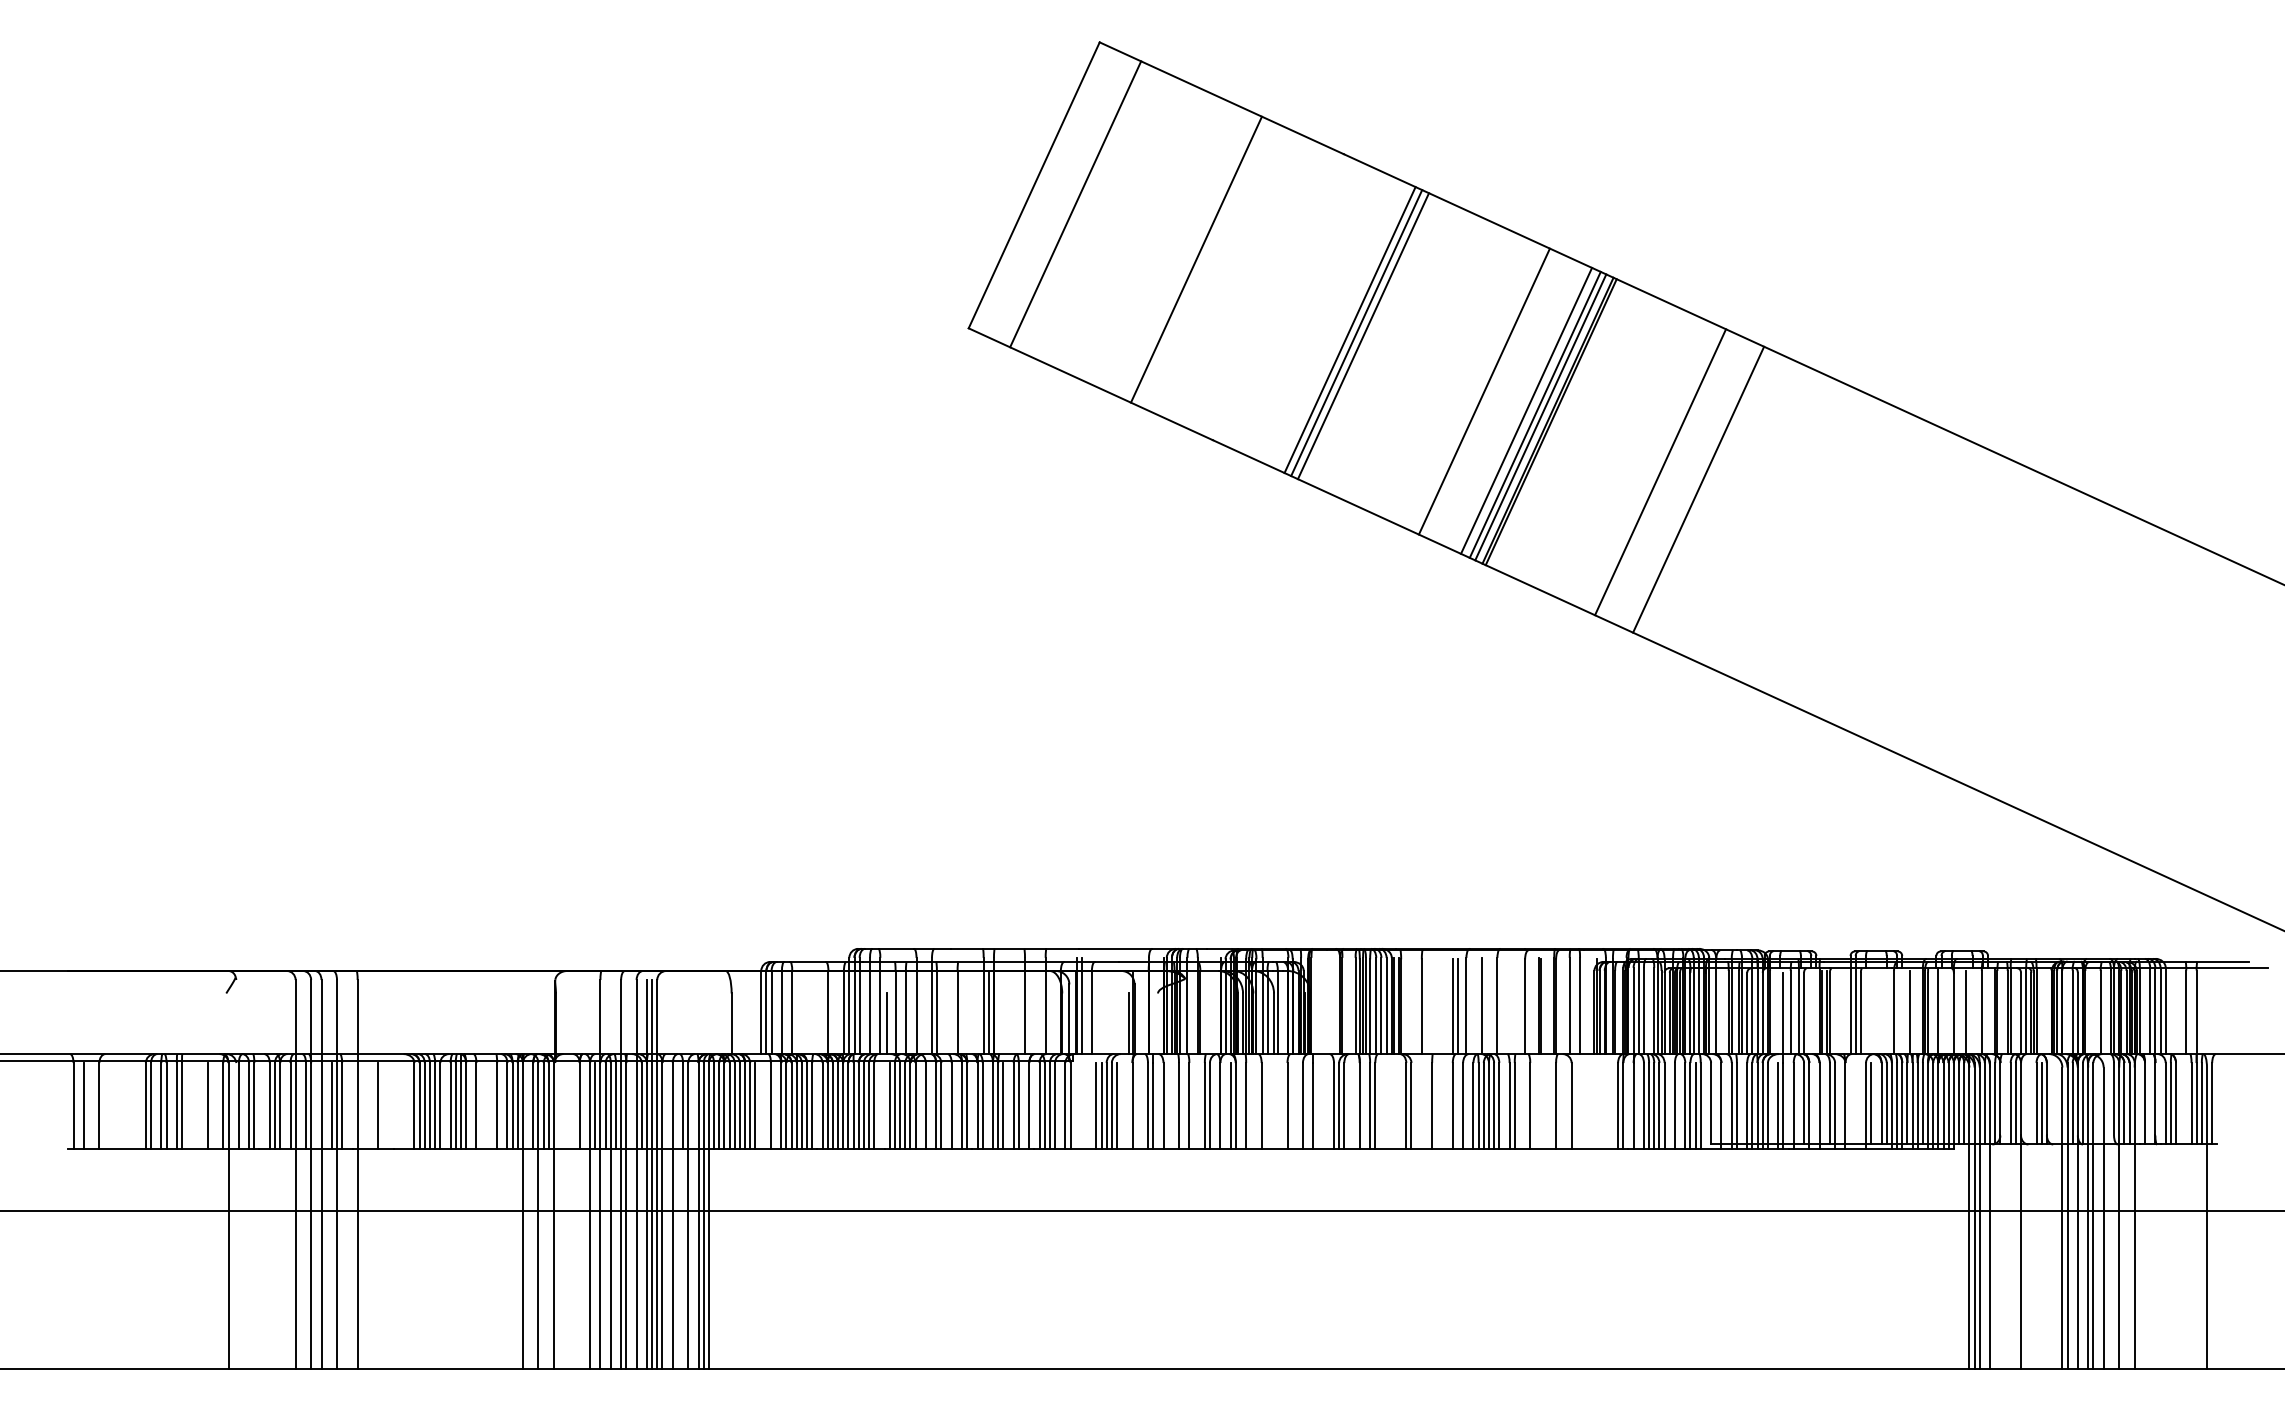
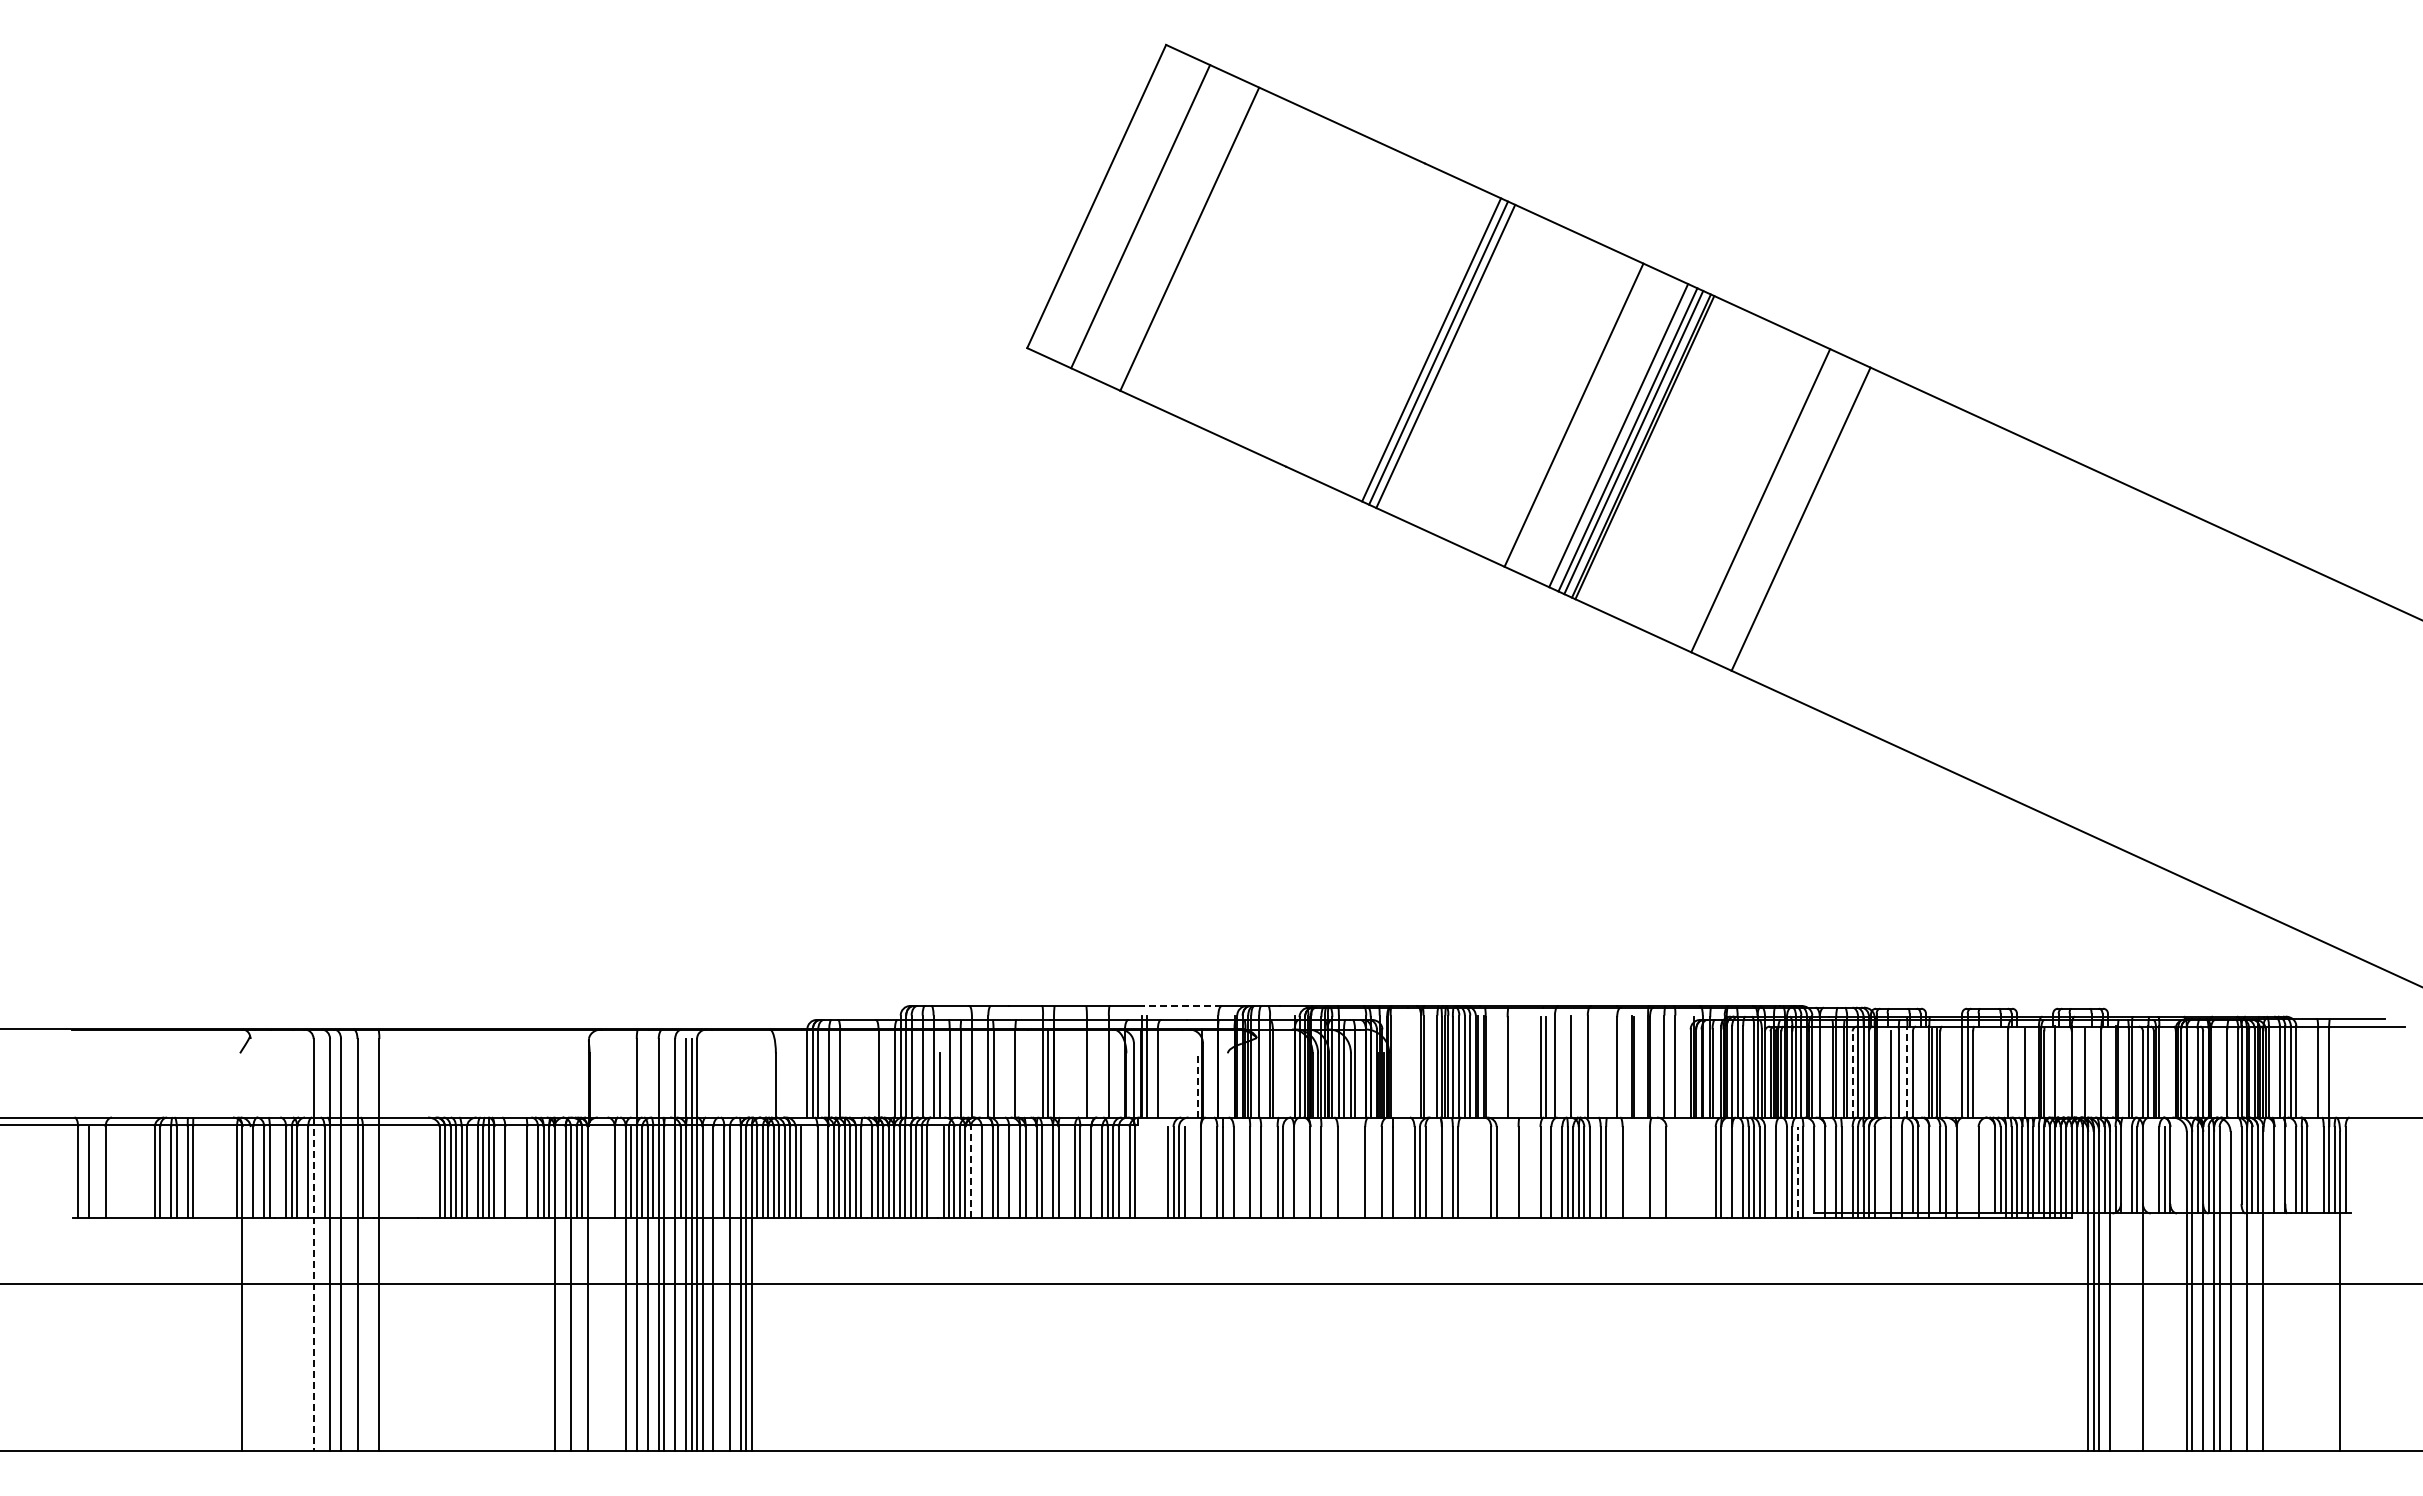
line: (1196, 258) -> (1189, 238), moved
line: (1115, 949) -> (1182, 1006), solid -> dashed
line: (1798, 1010) -> (1907, 1071), solid -> dashed
line: (1747, 1012) -> (1852, 1073), solid -> dashed
line: (1129, 1022) -> (1197, 1084), solid -> dashed
line: (915, 1104) -> (970, 1171), solid -> dashed
line: (1695, 1104) -> (1797, 1171), solid -> dashed
line: (1871, 1104) -> (1984, 1170), removed
line: (207, 1105) -> (220, 1172), removed
line: (332, 1105) -> (352, 1172), removed
line: (378, 1105) -> (401, 1172), removed
line: (1002, 1105) -> (1063, 1172), removed
line: (1096, 1105) -> (1162, 1172), removed
line: (1231, 1105) -> (1305, 1172), removed
line: (1778, 1105) -> (1885, 1172), removed
line: (295, 1211) -> (313, 1284), solid -> dashed

